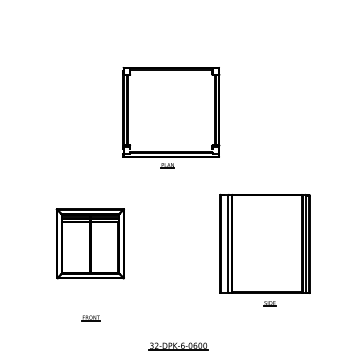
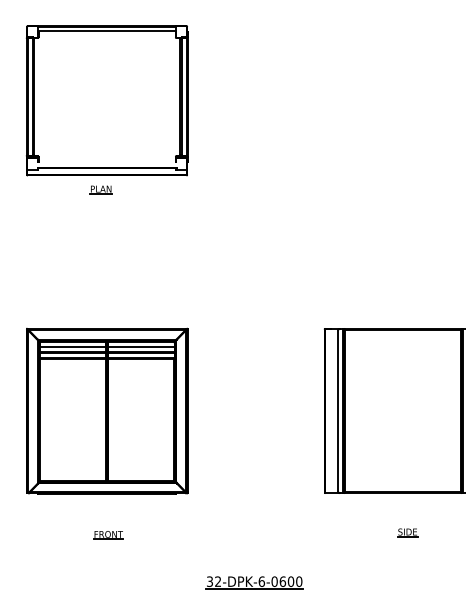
part: (171, 117) -> (107, 109), moved
part: (90, 243) -> (107, 410), size x1.43
part: (269, 303) -> (406, 532), moved

